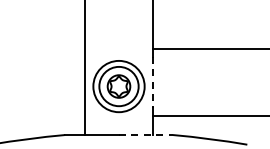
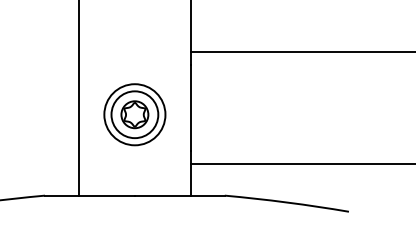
line: (152, 82) -> (190, 108), dashed -> solid
part: (118, 86) -> (134, 114), size x0.71
line: (145, 135) -> (179, 196), dashed -> solid

